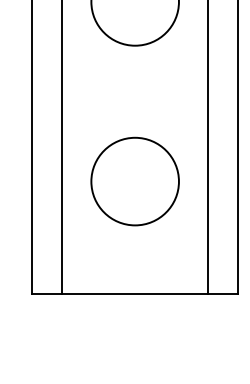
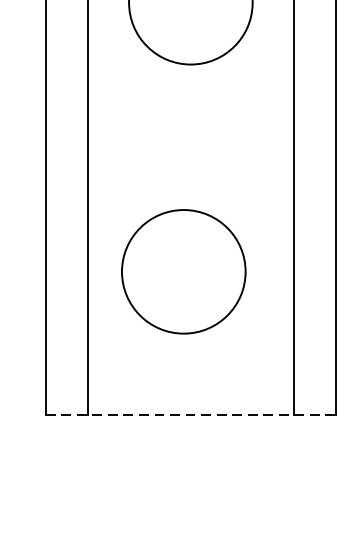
circle: (134, 181) -> (182, 271), moved
line: (135, 293) -> (191, 414), solid -> dashed

